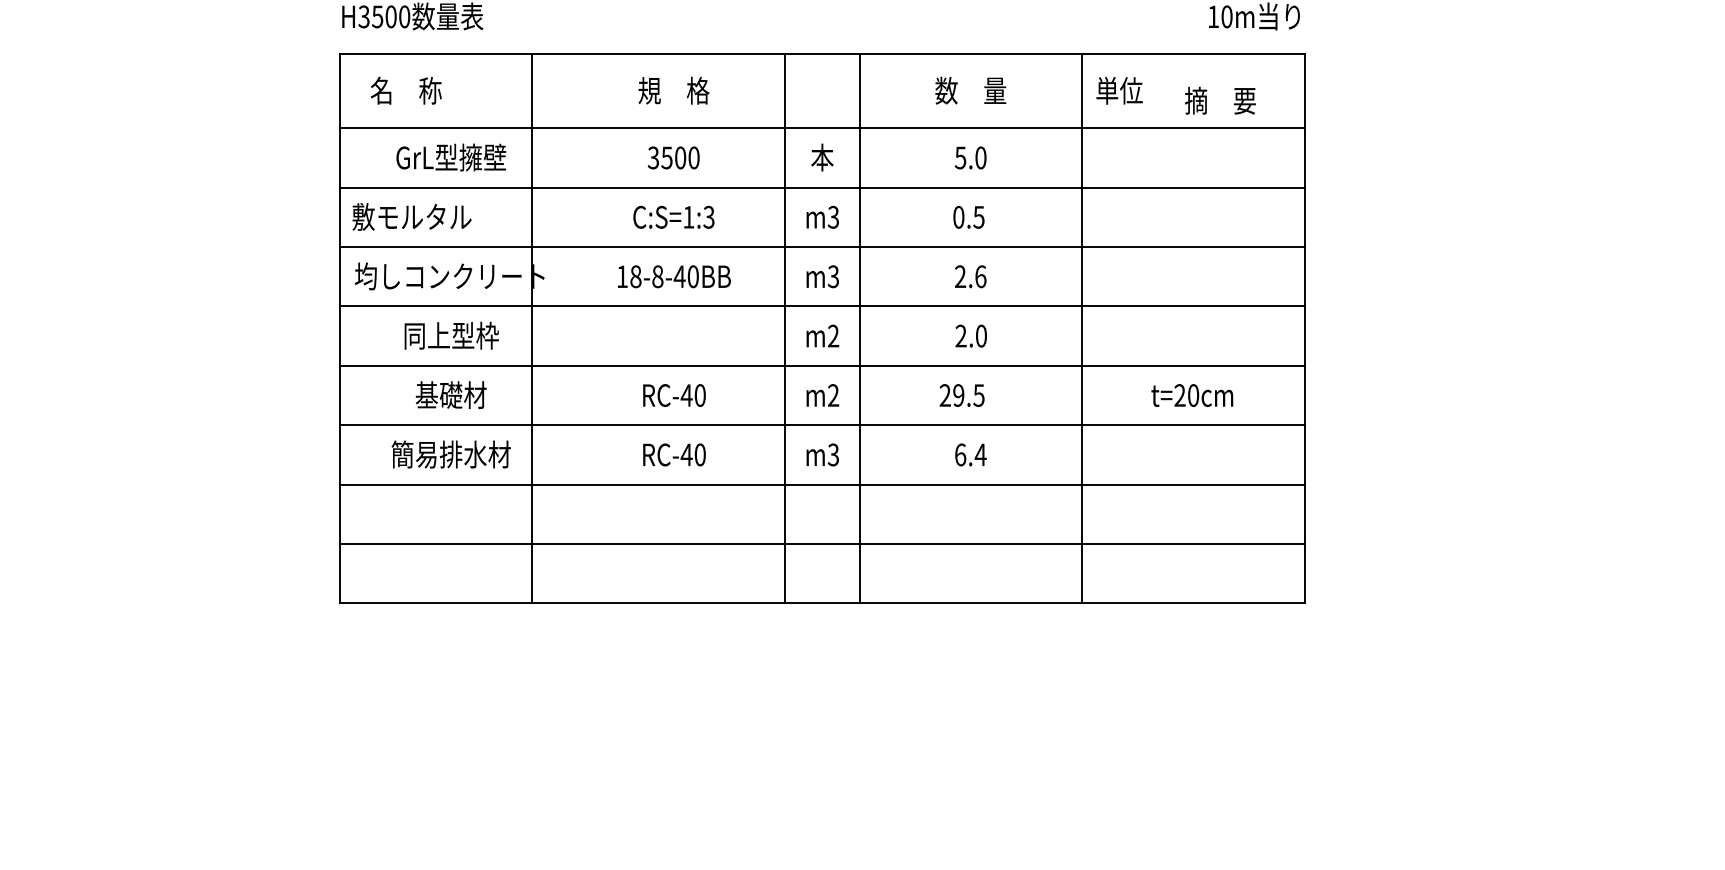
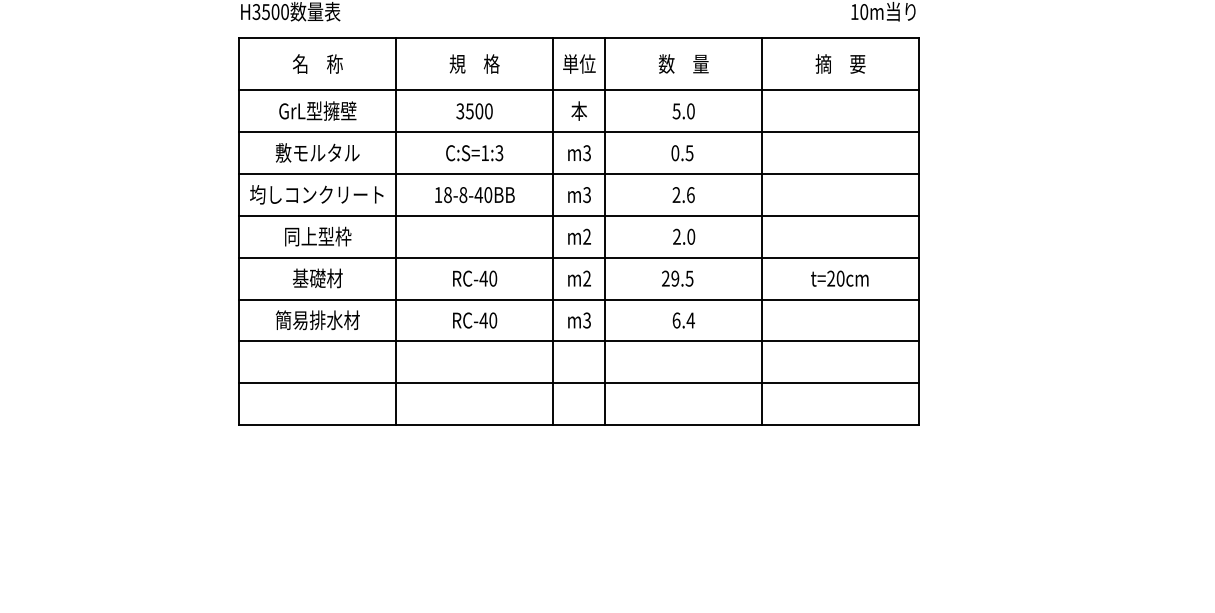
text: (405, 90) -> (317, 63), moved
text: (1119, 90) -> (579, 63), moved
text: (1220, 100) -> (840, 63), moved
text: (411, 216) -> (317, 152), moved
line: (531, 328) -> (396, 231), moved

